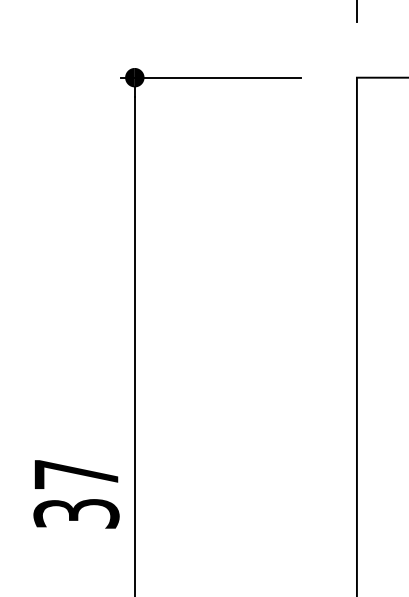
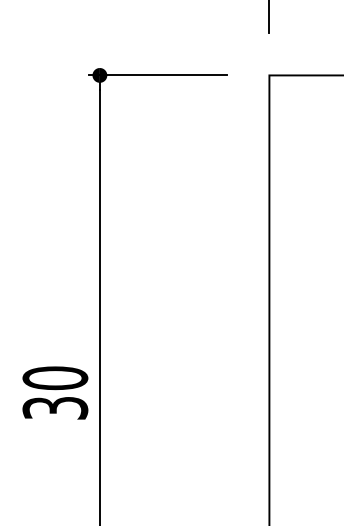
text: (76, 474) -> (55, 378), 37 -> 30

